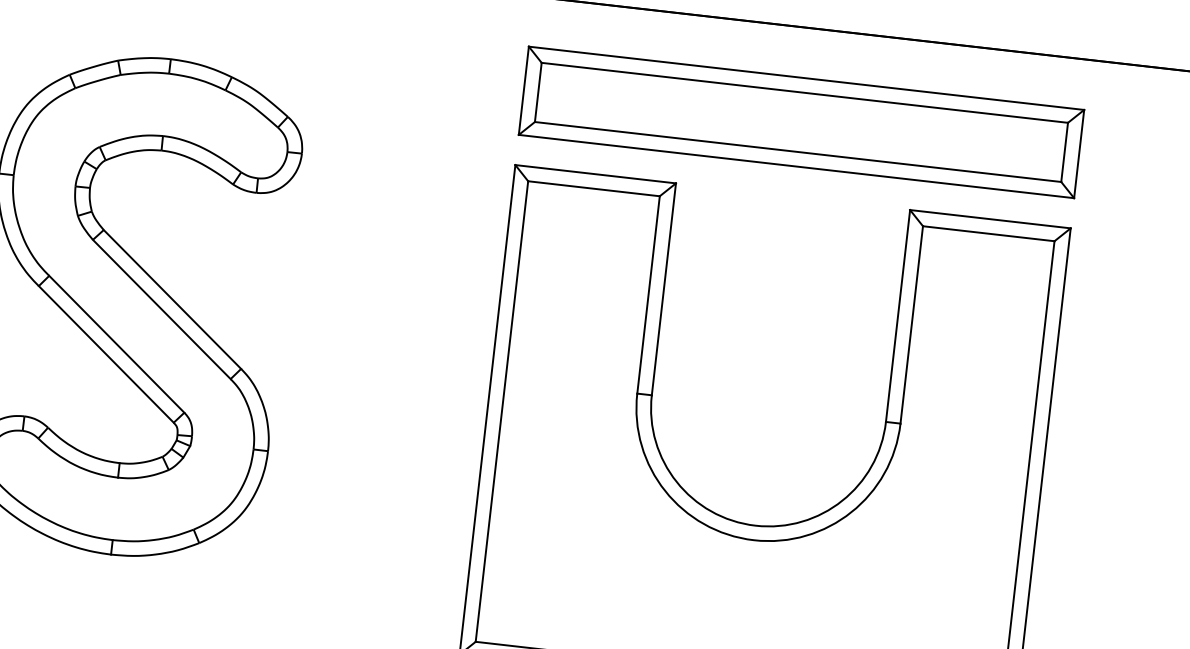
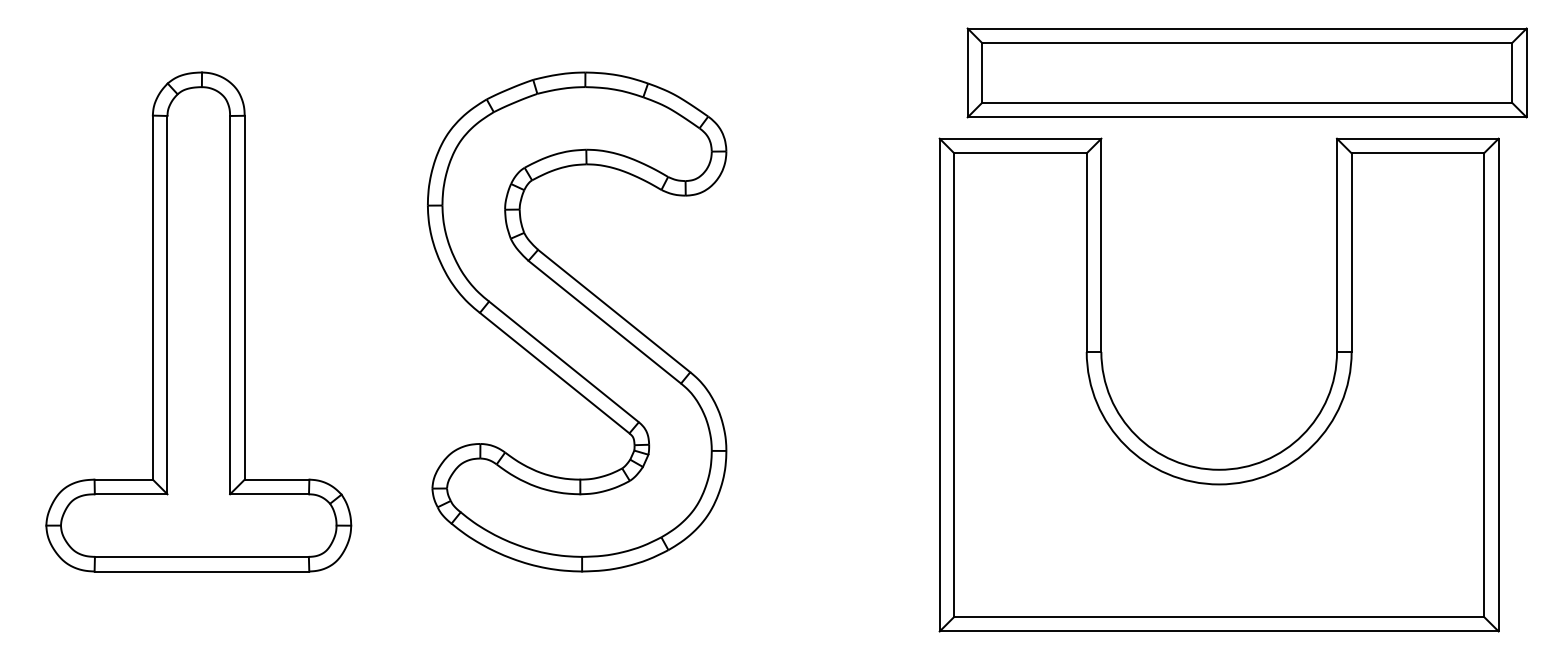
part: (800, 121) -> (1246, 72), moved

